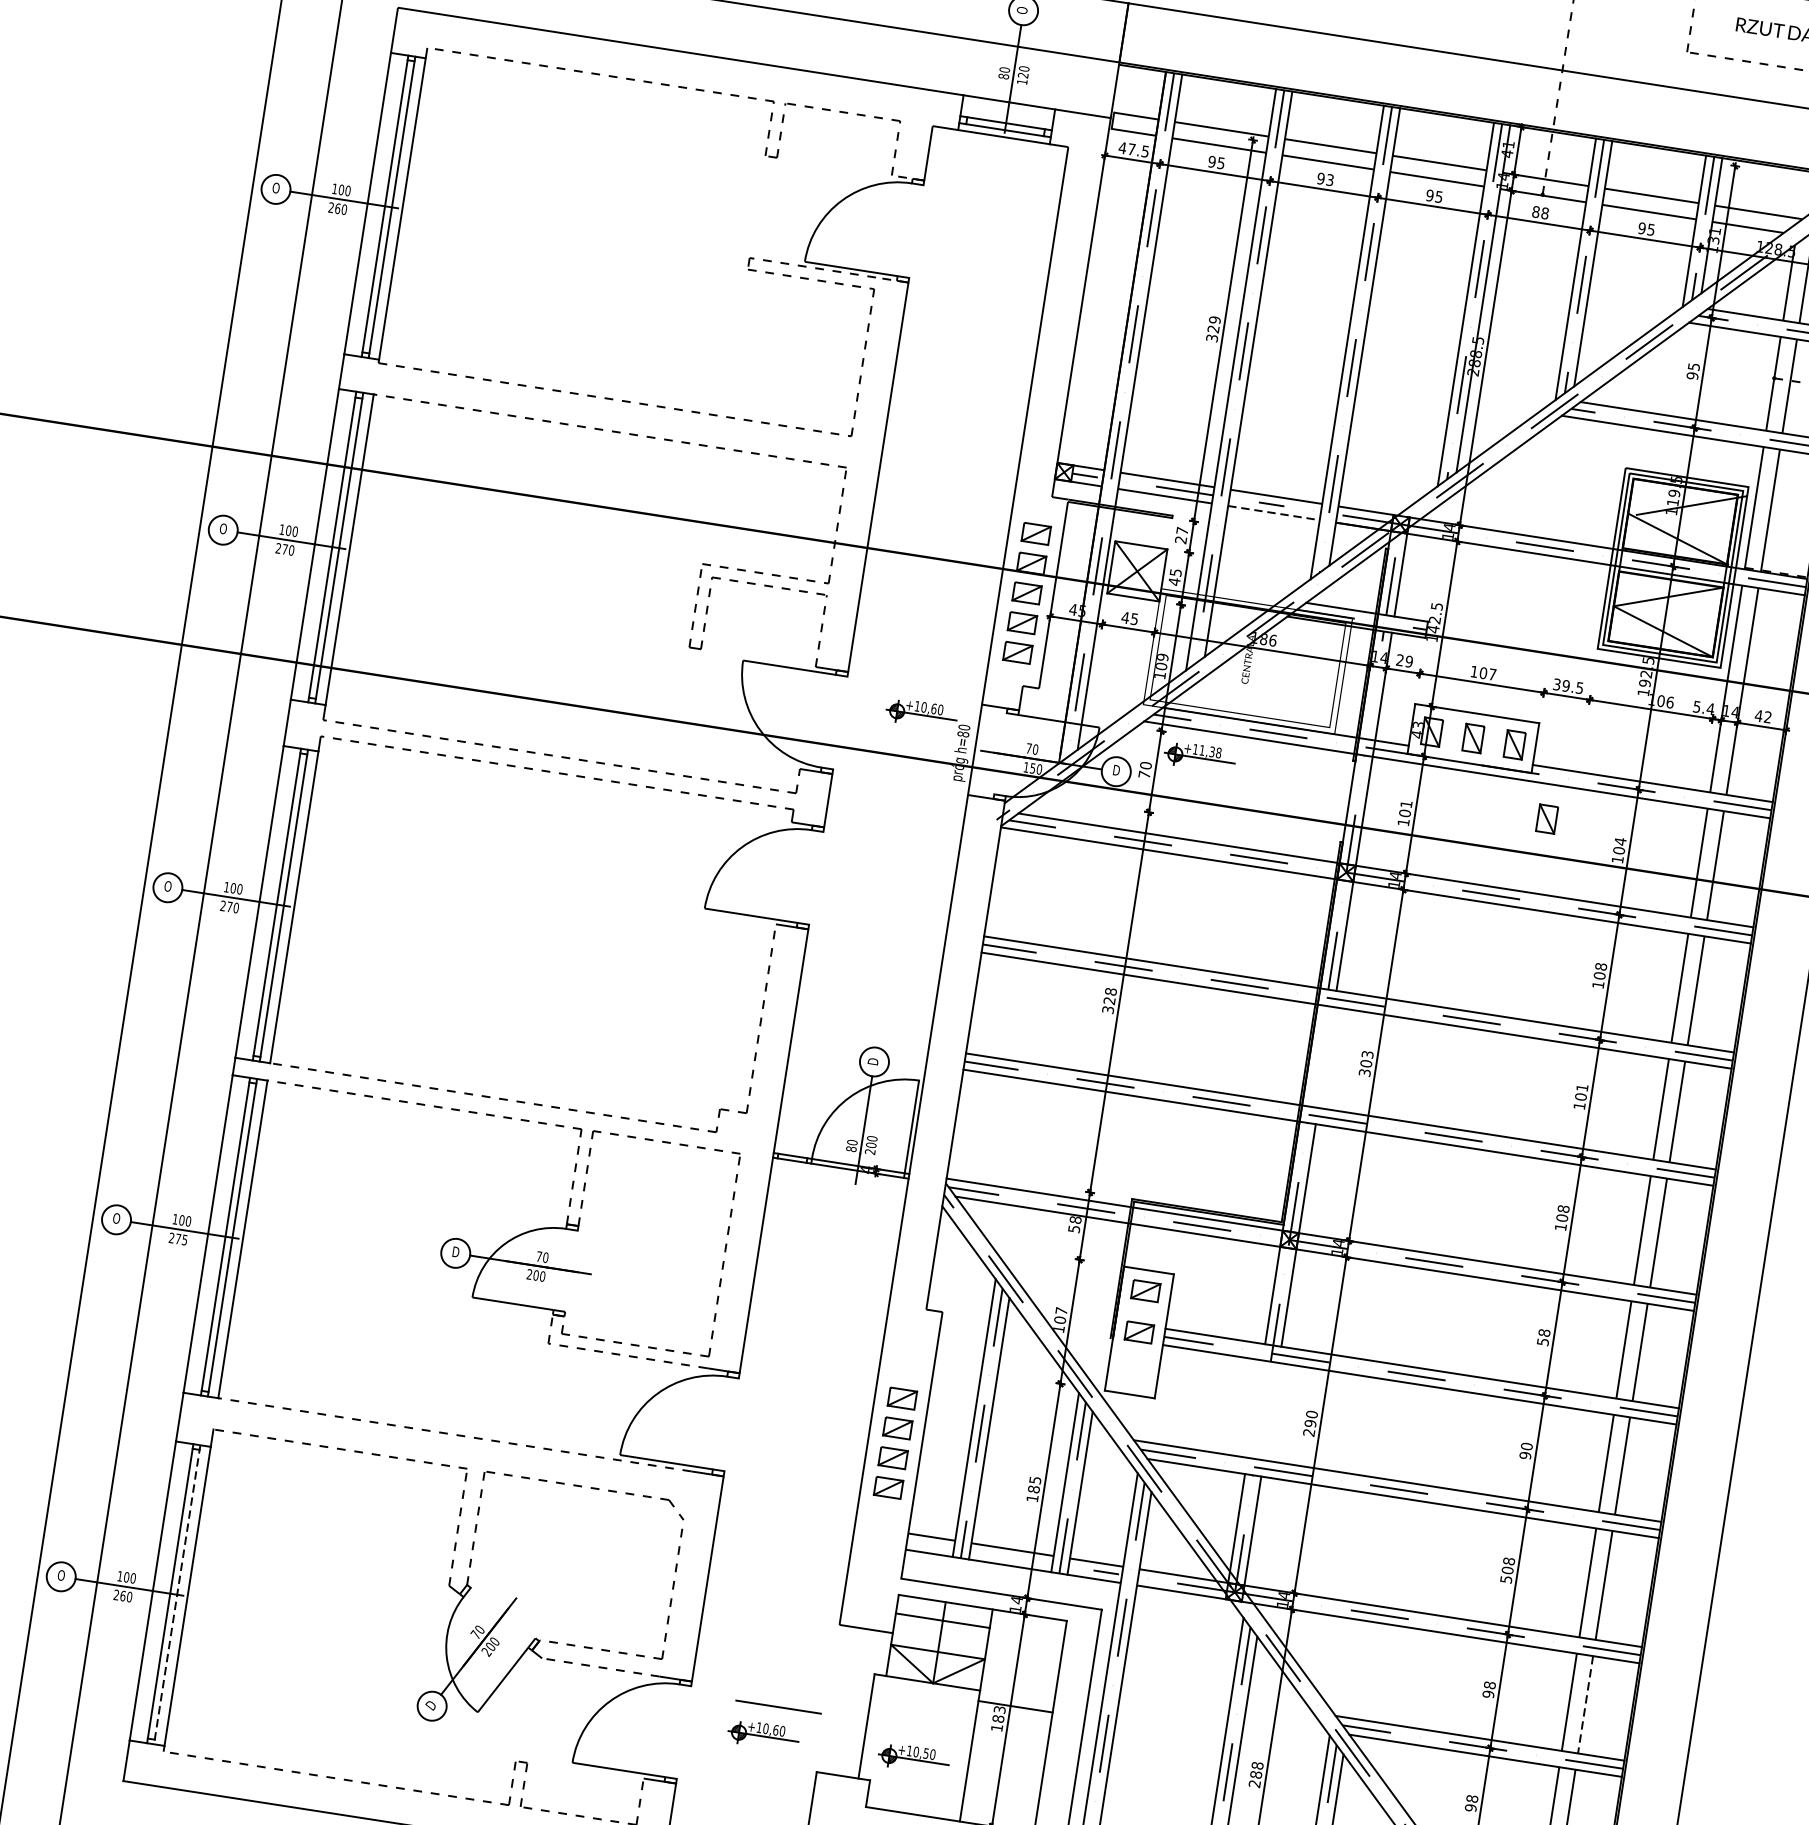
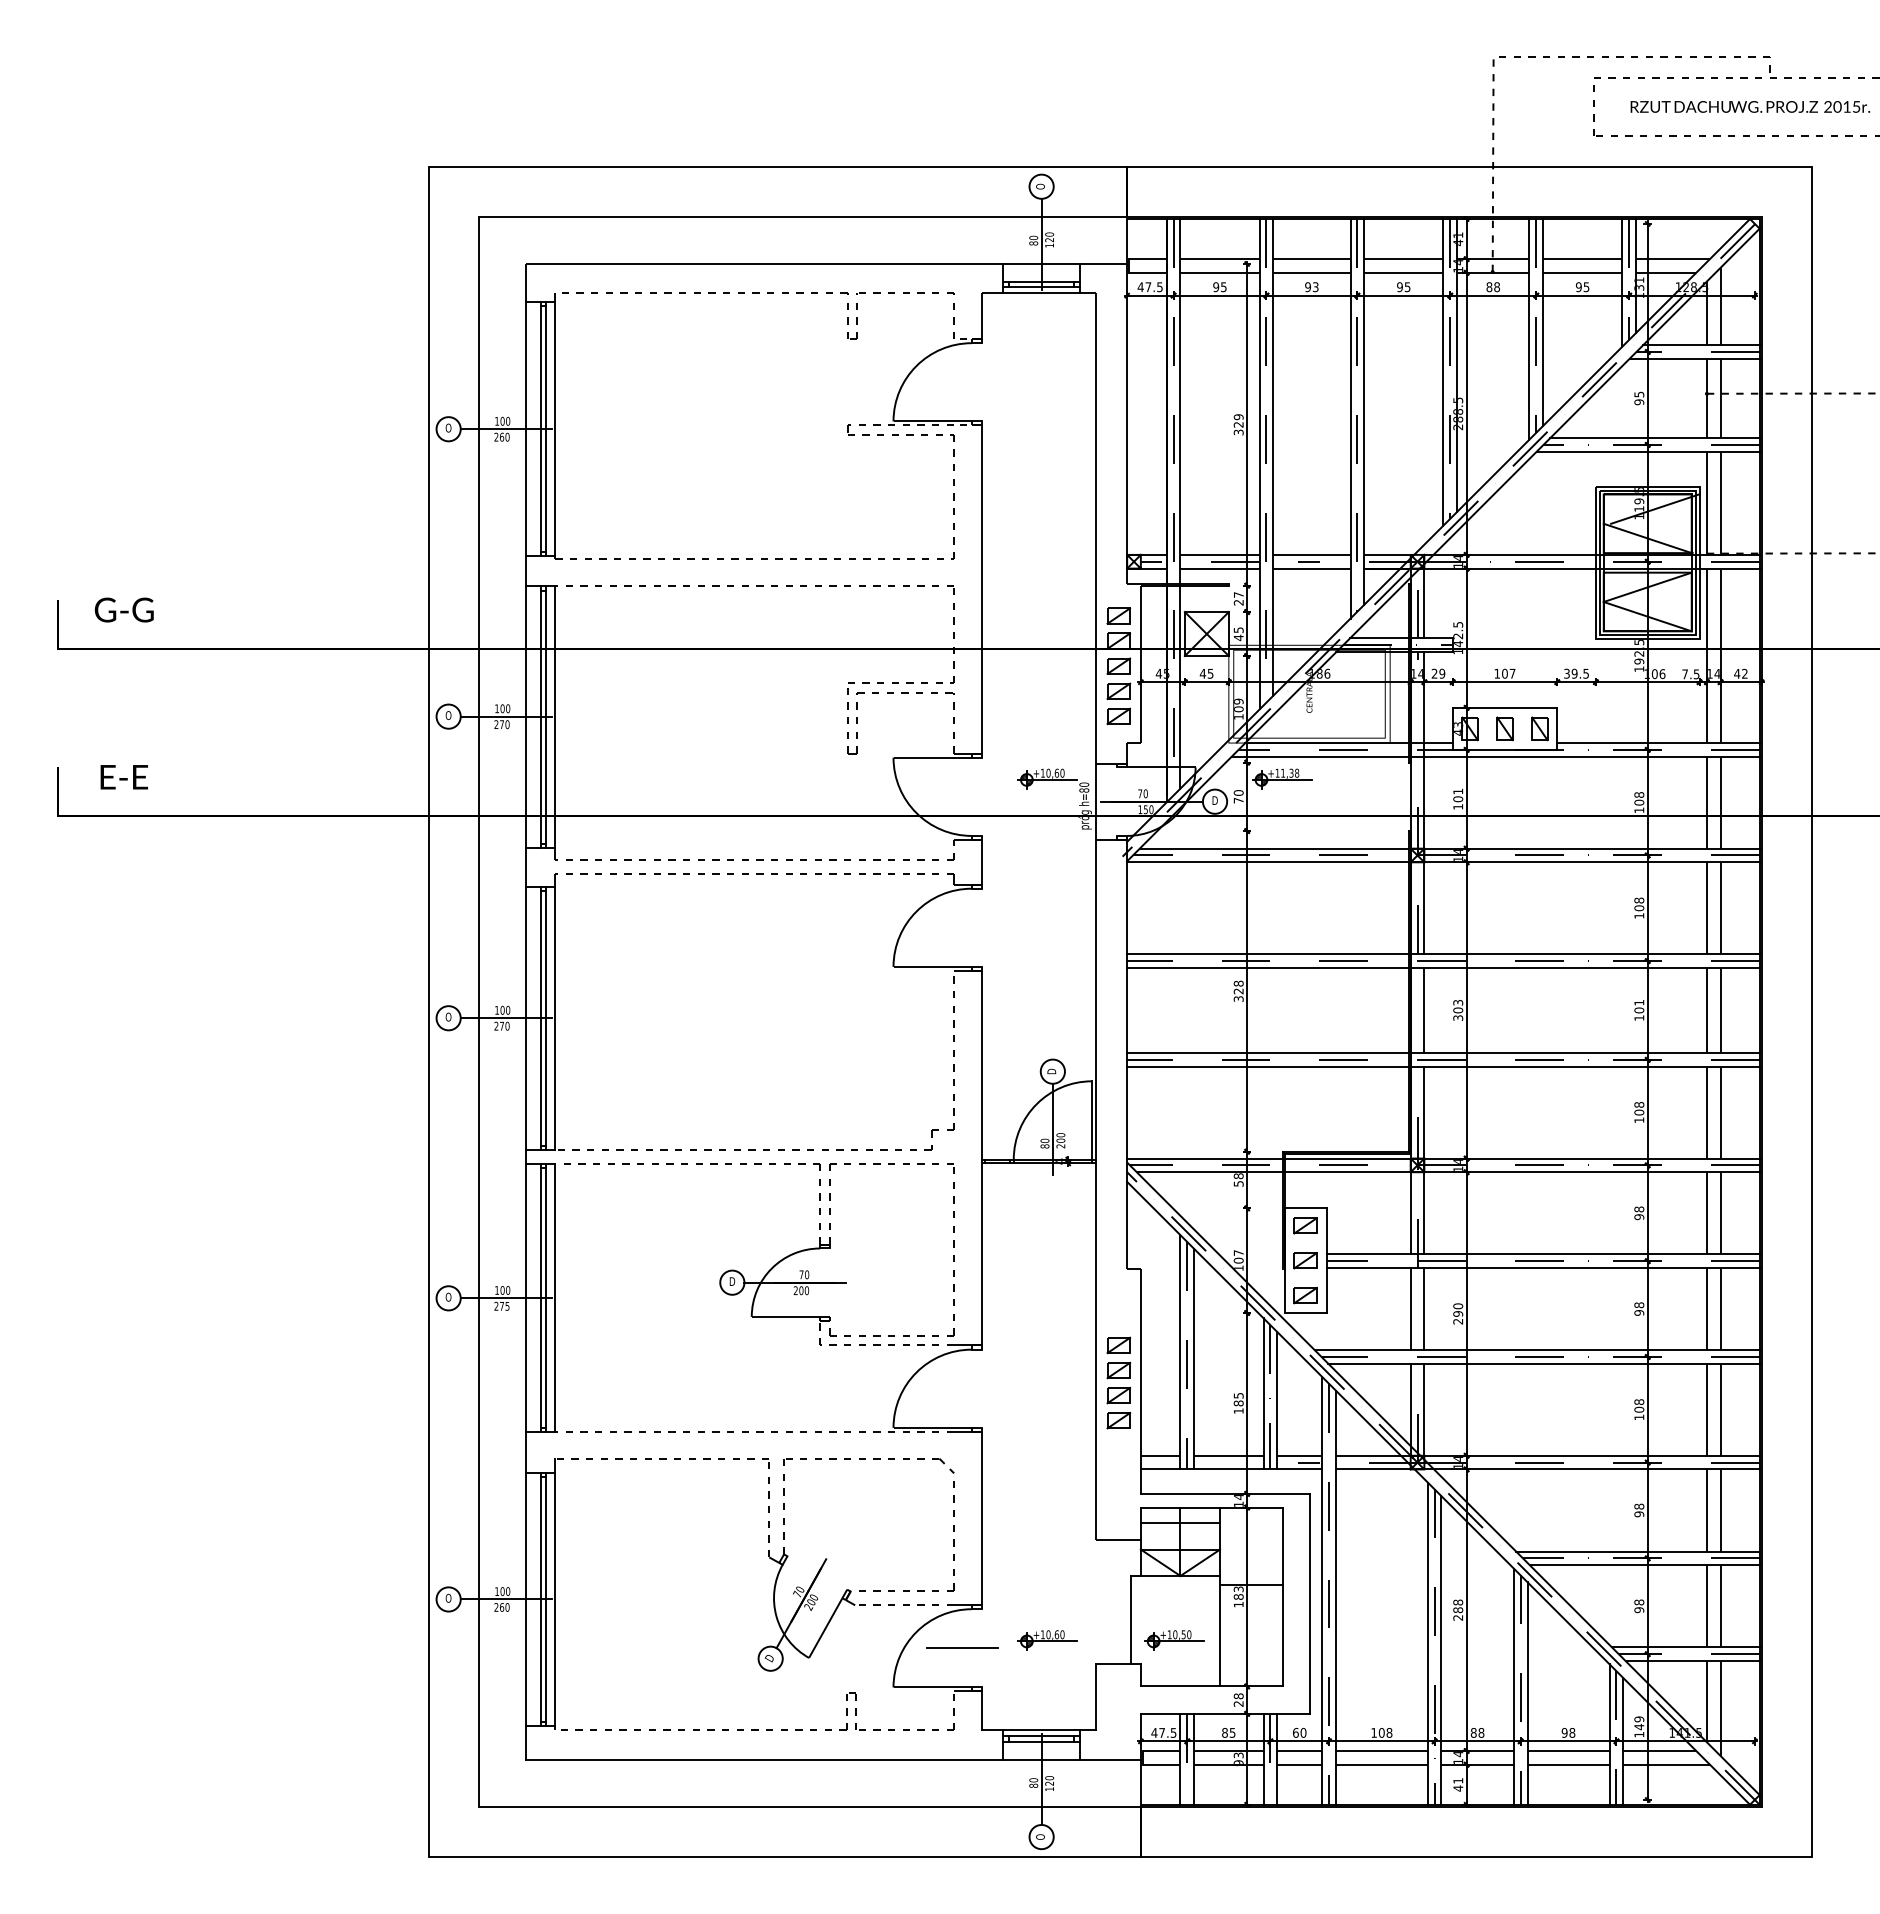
line: (1273, 512) -> (1311, 568), dashed -> solid
text: (1703, 708) -> (1690, 674), 5.4 -> 7.5
part: (1546, 818) -> (1575, 785), removed
text: (1620, 841) -> (1639, 794), 104 -> 108
line: (1326, 1056) -> (1424, 1009), added
text: (1542, 1342) -> (1638, 1217), 58 -> 98
part: (1132, 1373) -> (1305, 1295), added
line: (1254, 1409) -> (1410, 1309), added
line: (1271, 1412) -> (1424, 1309), added
text: (1527, 1446) -> (1639, 1305), 90 -> 98
text: (1506, 1579) -> (1639, 1417), 508 -> 108
line: (177, 1594) -> (546, 1599), dashed -> solid
line: (1585, 1704) -> (1720, 1510), dashed -> solid
line: (779, 1706) -> (962, 1647), moved

